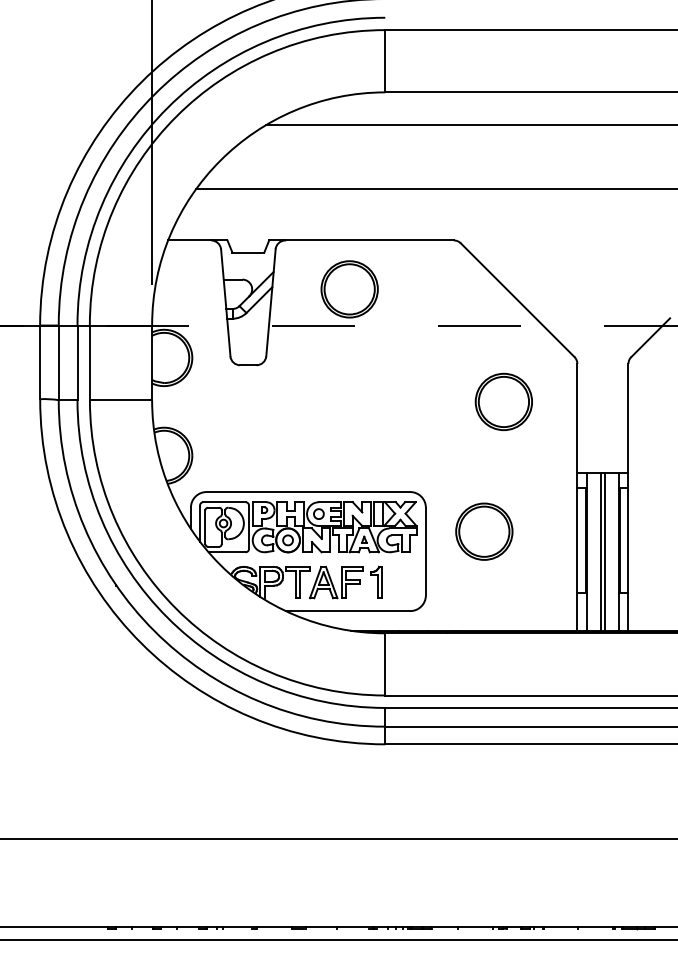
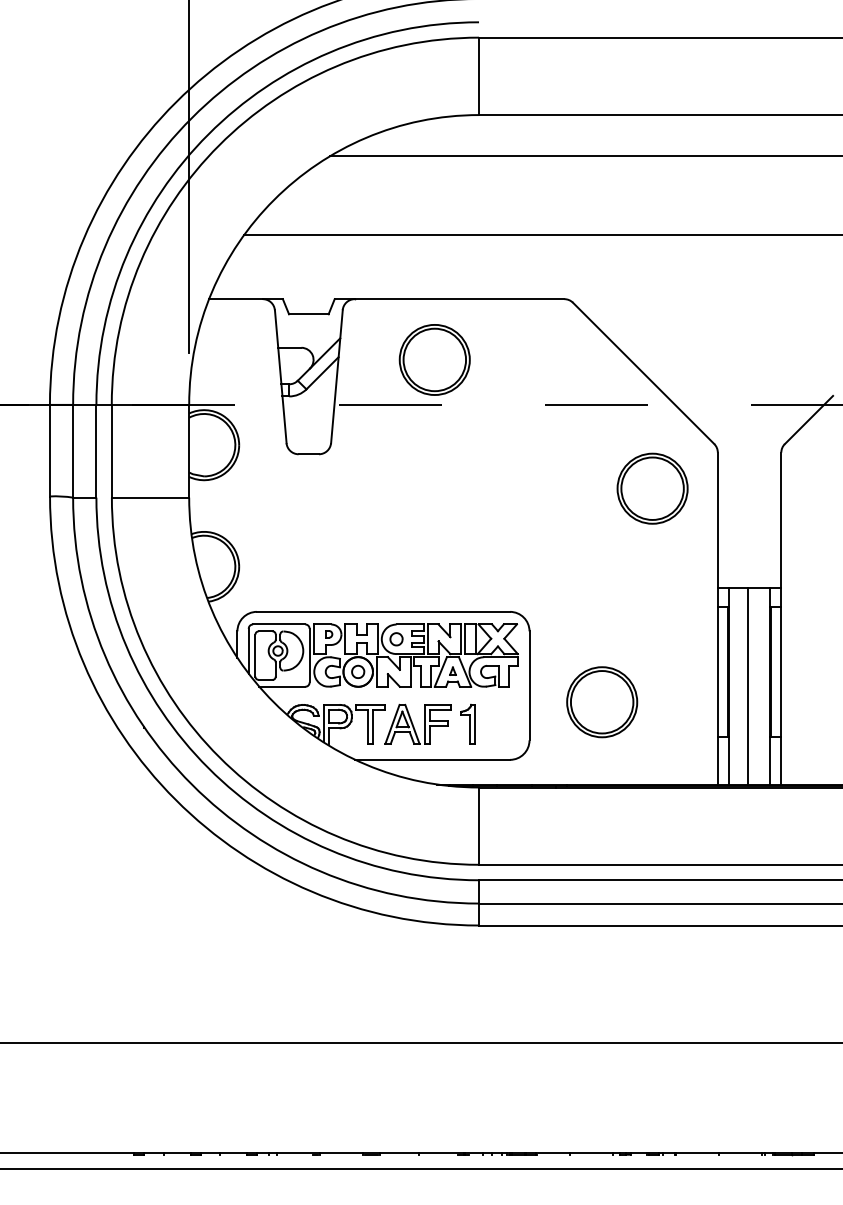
part: (503, 401) -> (652, 488), moved
part: (484, 531) -> (602, 701), moved
line: (604, 551) -> (751, 685), removed

